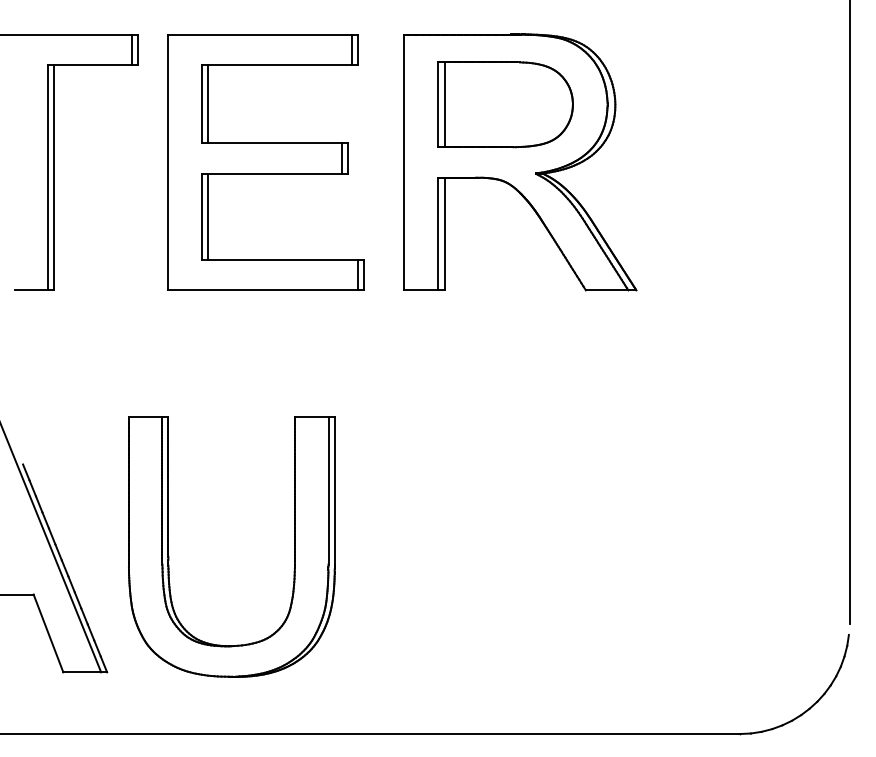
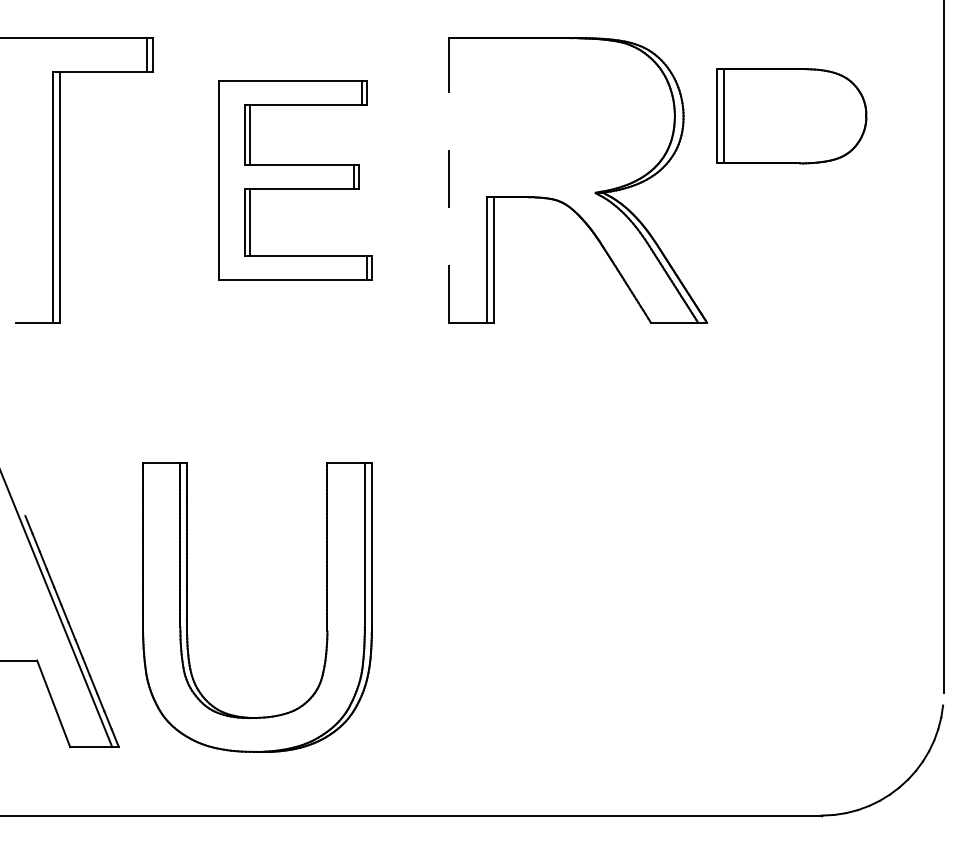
part: (505, 104) -> (791, 116), moved
line: (404, 161) -> (449, 179), solid -> dashed
part: (266, 162) -> (295, 180), size x0.7

